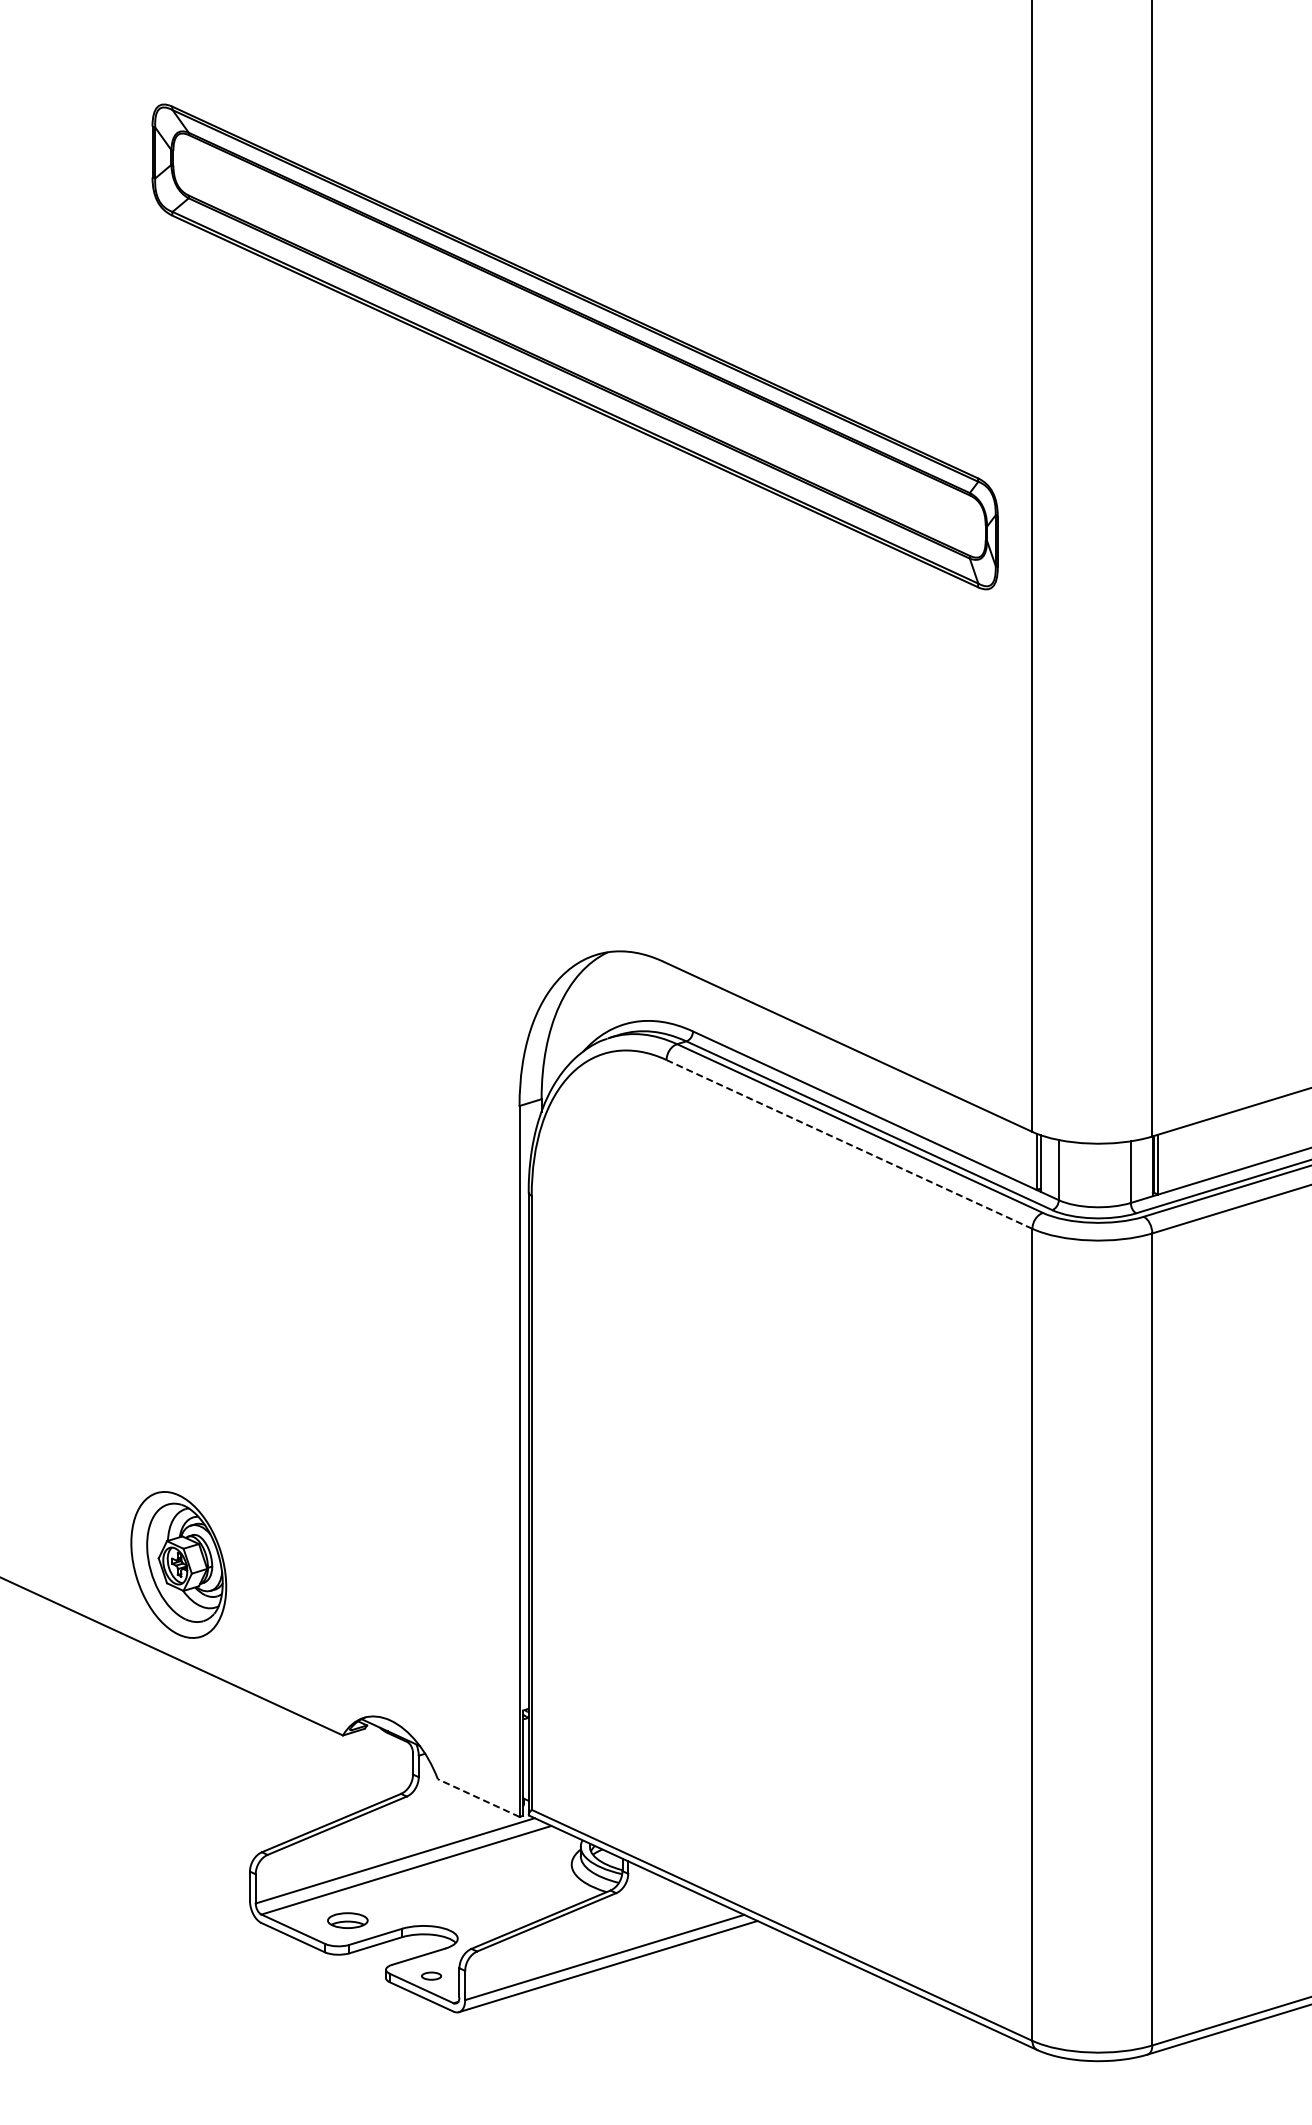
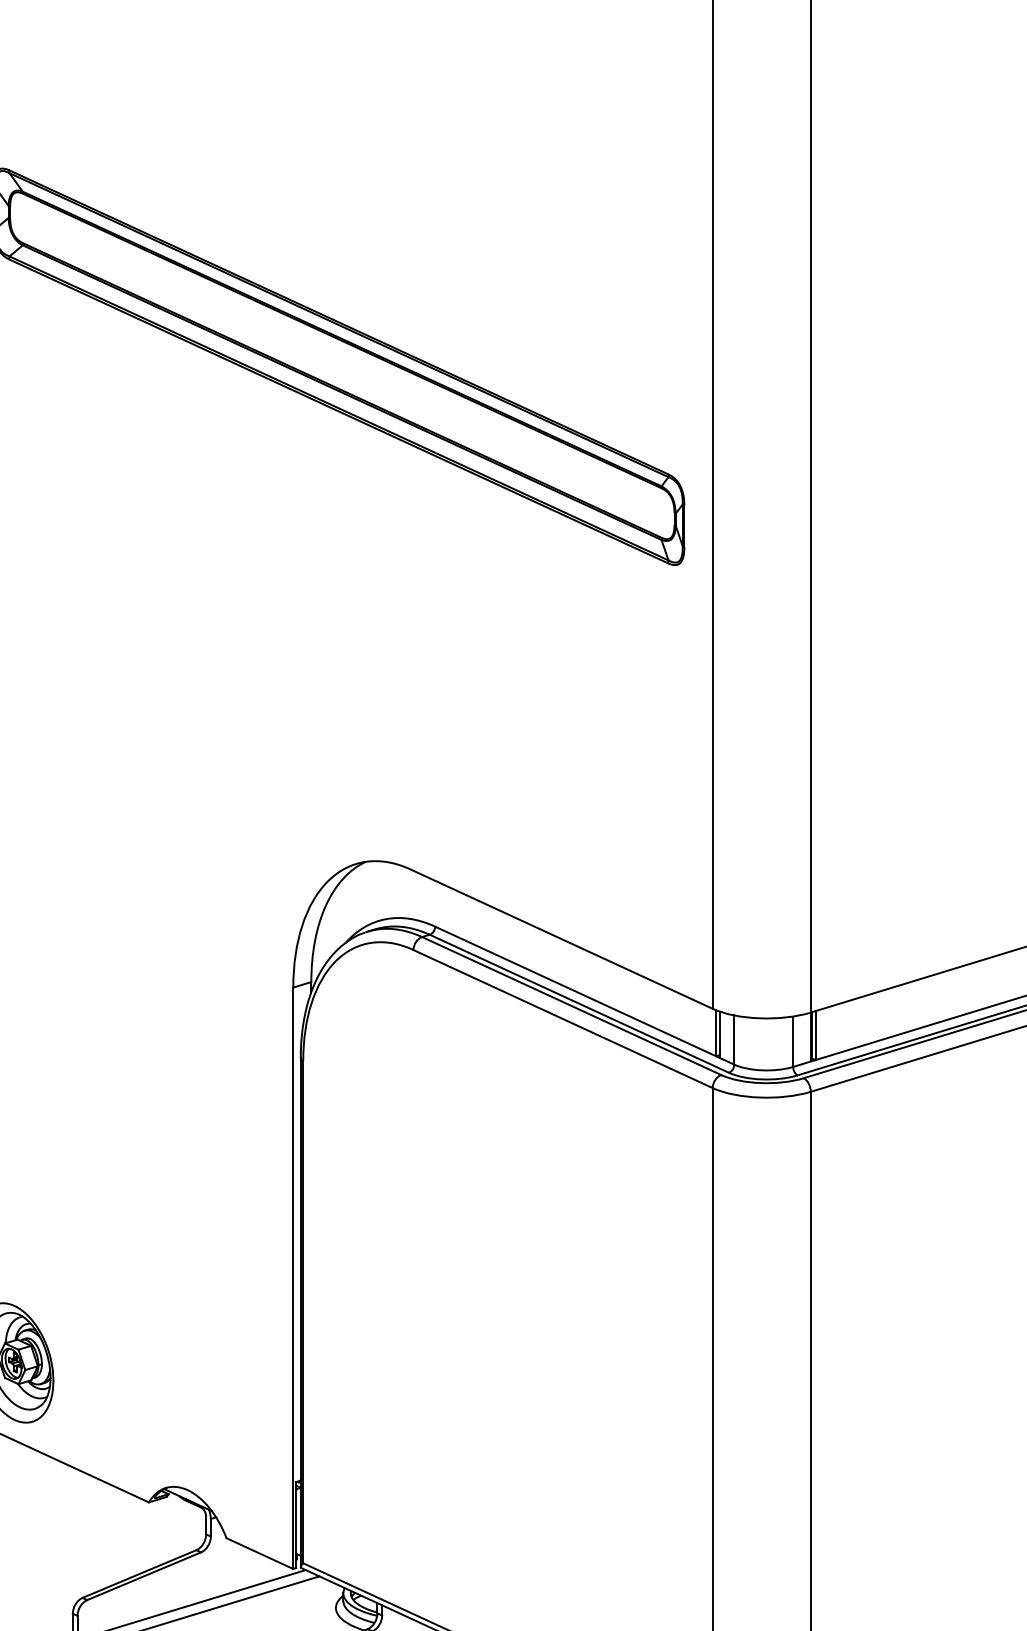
line: (849, 1144) -> (563, 1019), dashed -> solid
line: (478, 1798) -> (259, 1553), dashed -> solid

